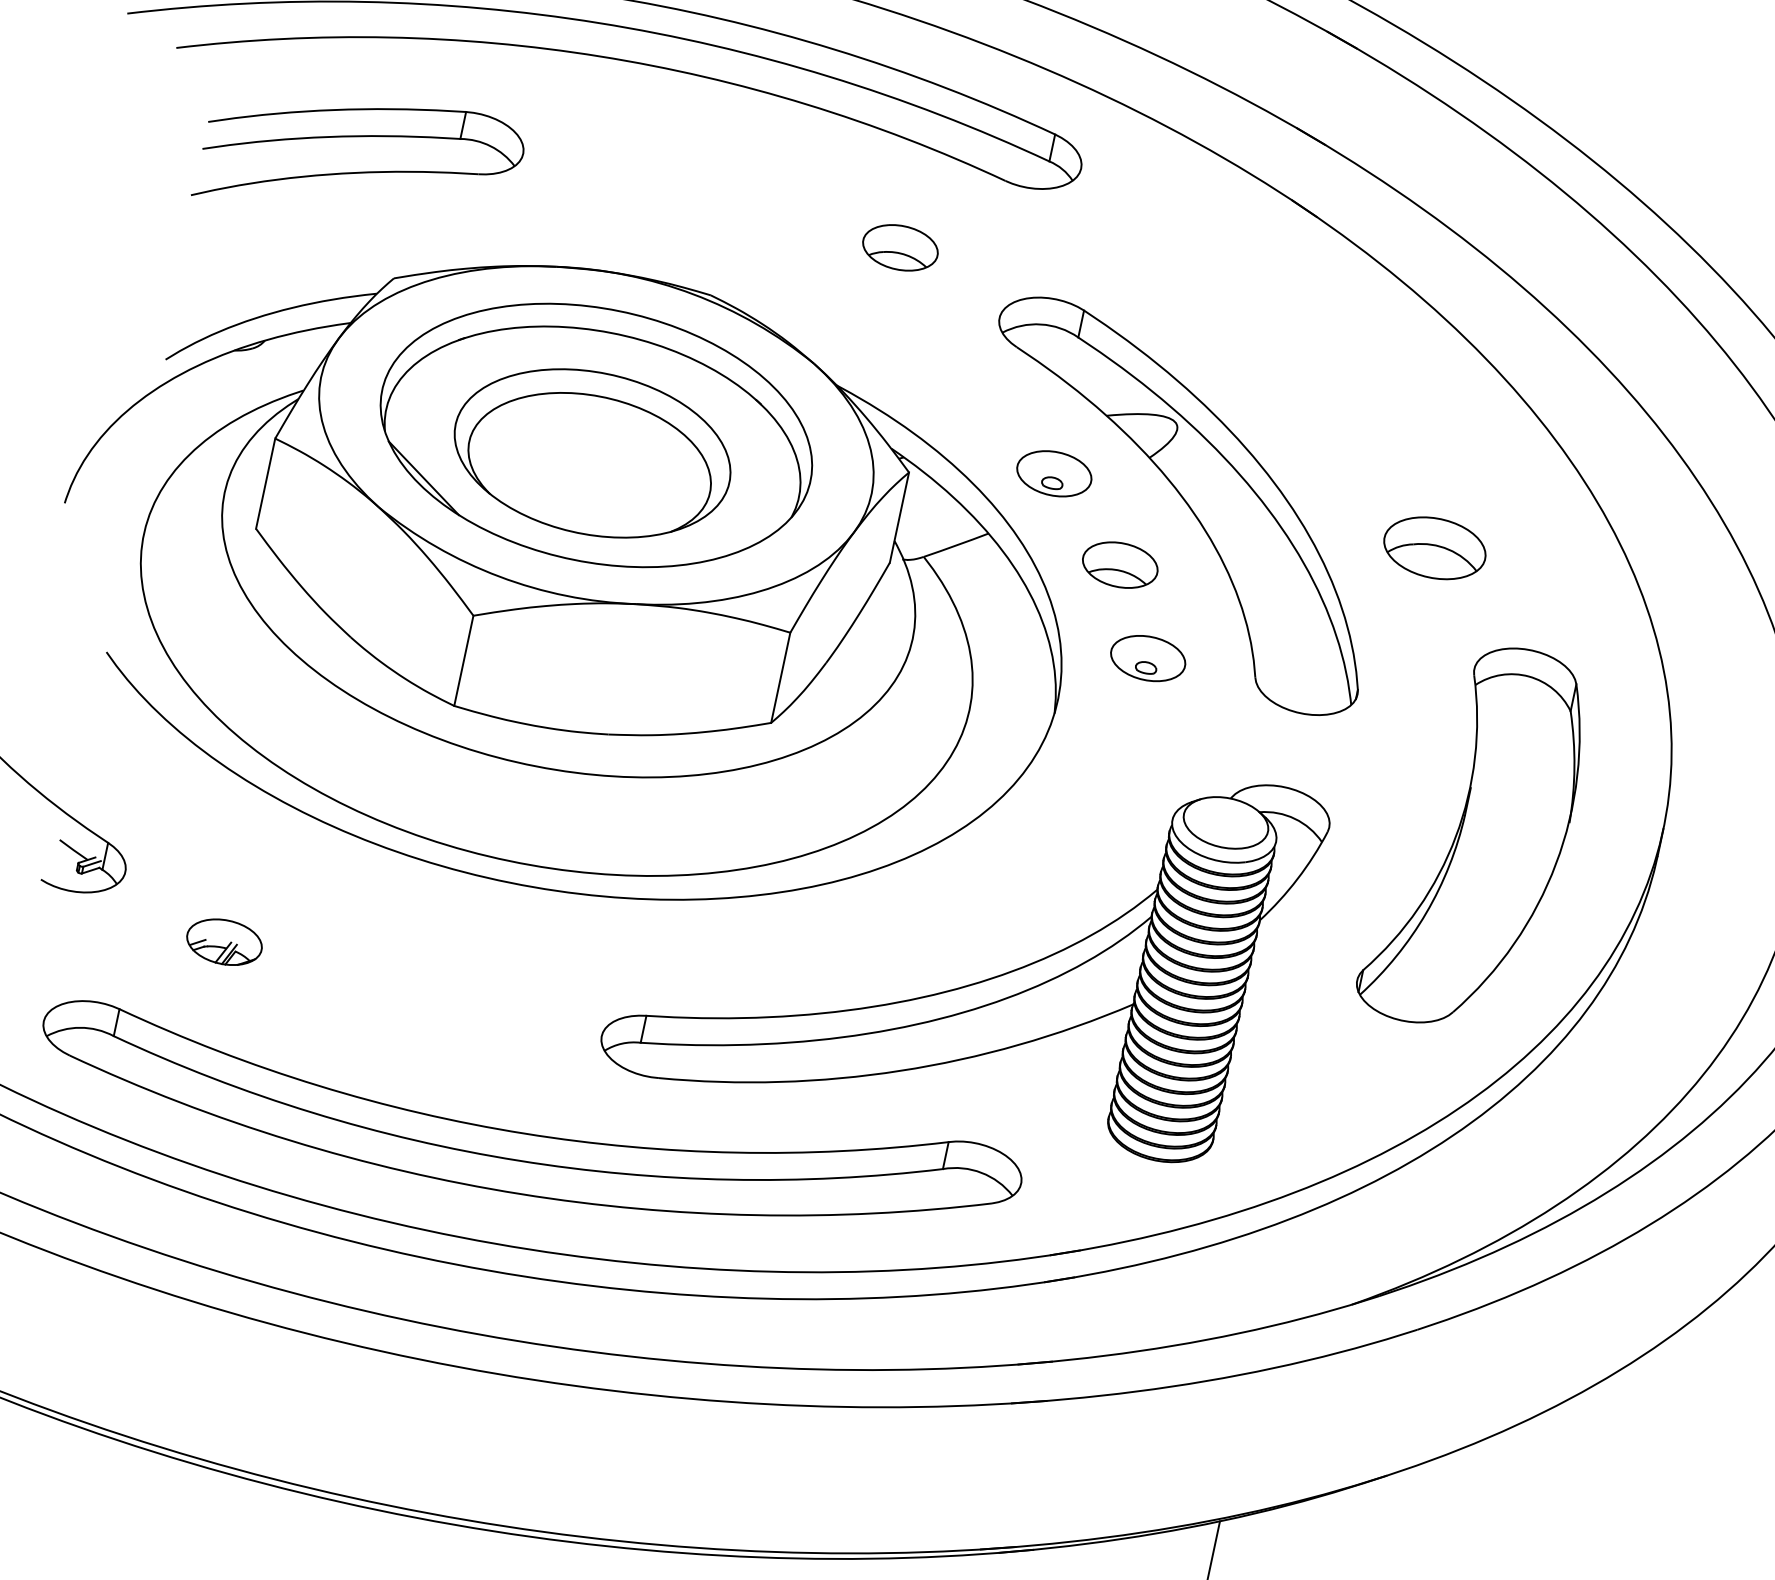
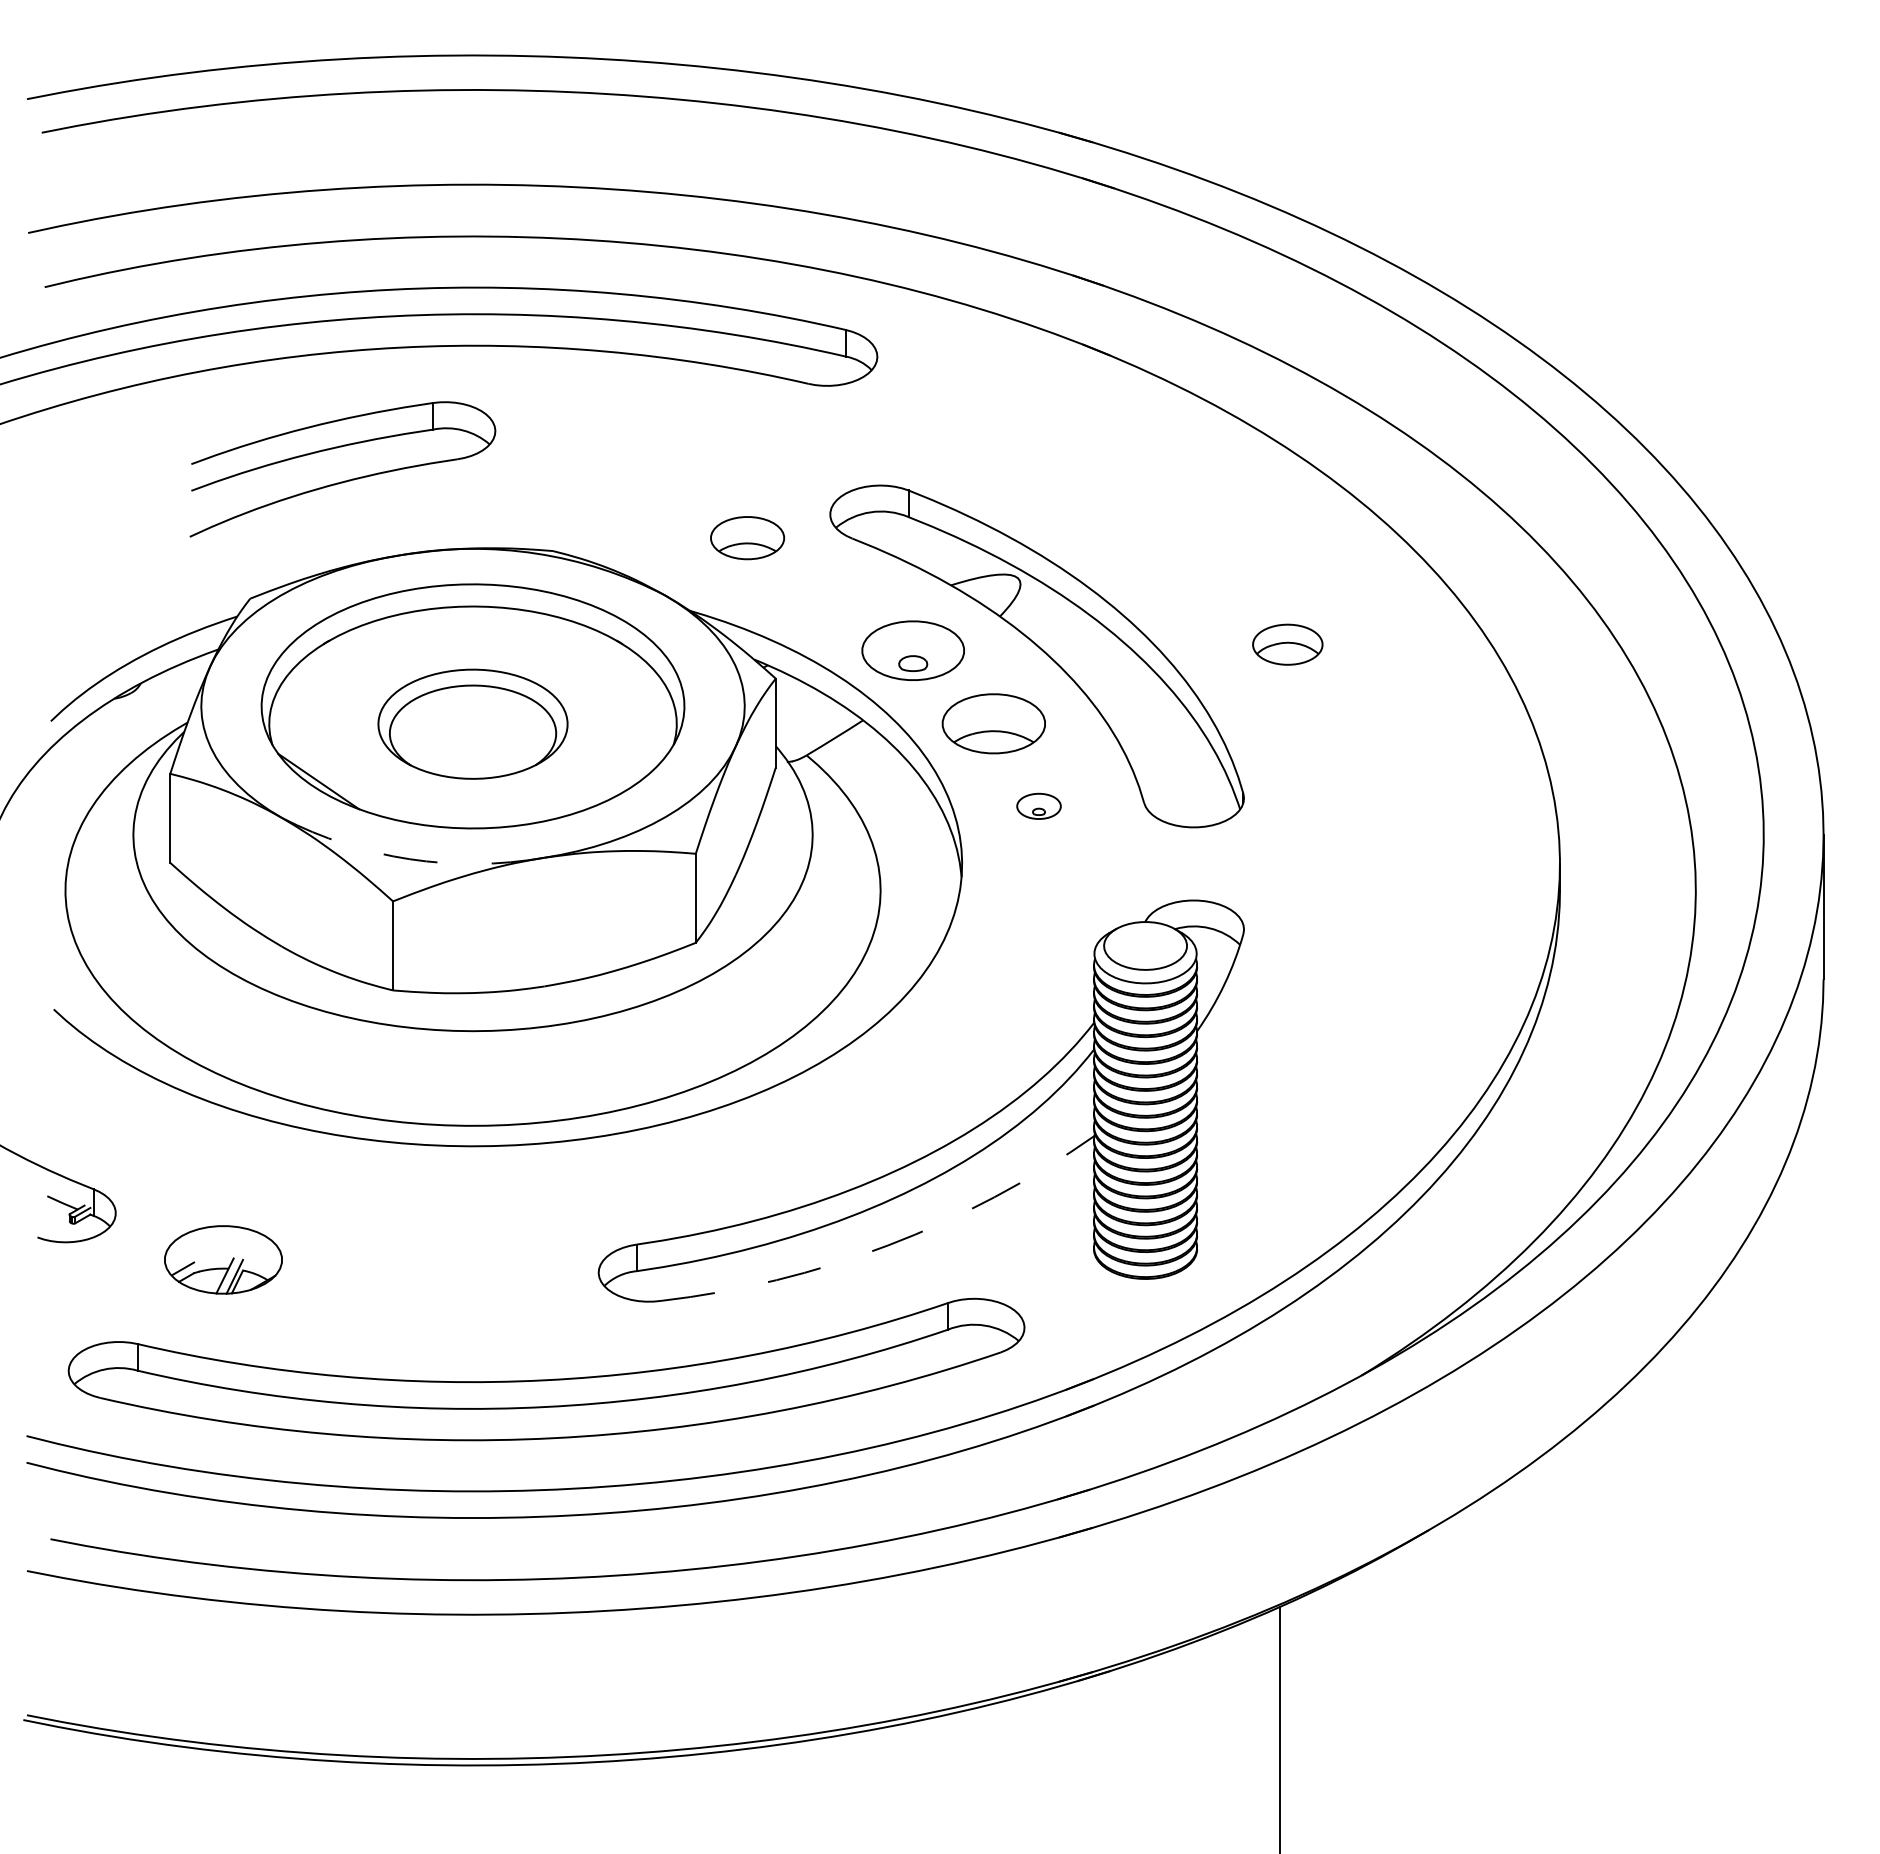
part: (359, 171) -> (344, 480), moved
part: (900, 248) -> (747, 538), moved
part: (591, 453) -> (472, 724), size x0.7
part: (1054, 473) -> (913, 650), size x1.4
part: (1434, 548) -> (1287, 644), size x0.7
part: (1119, 564) -> (993, 723), size x1.4
arc: (499, 576) -> (409, 859), solid -> dashed
part: (1147, 658) -> (1038, 806), size x0.6
part: (1476, 837) -> (1385, 909), removed
part: (224, 941) -> (223, 1259), size x1.6
arc: (900, 1070) -> (887, 1245), solid -> dashed

